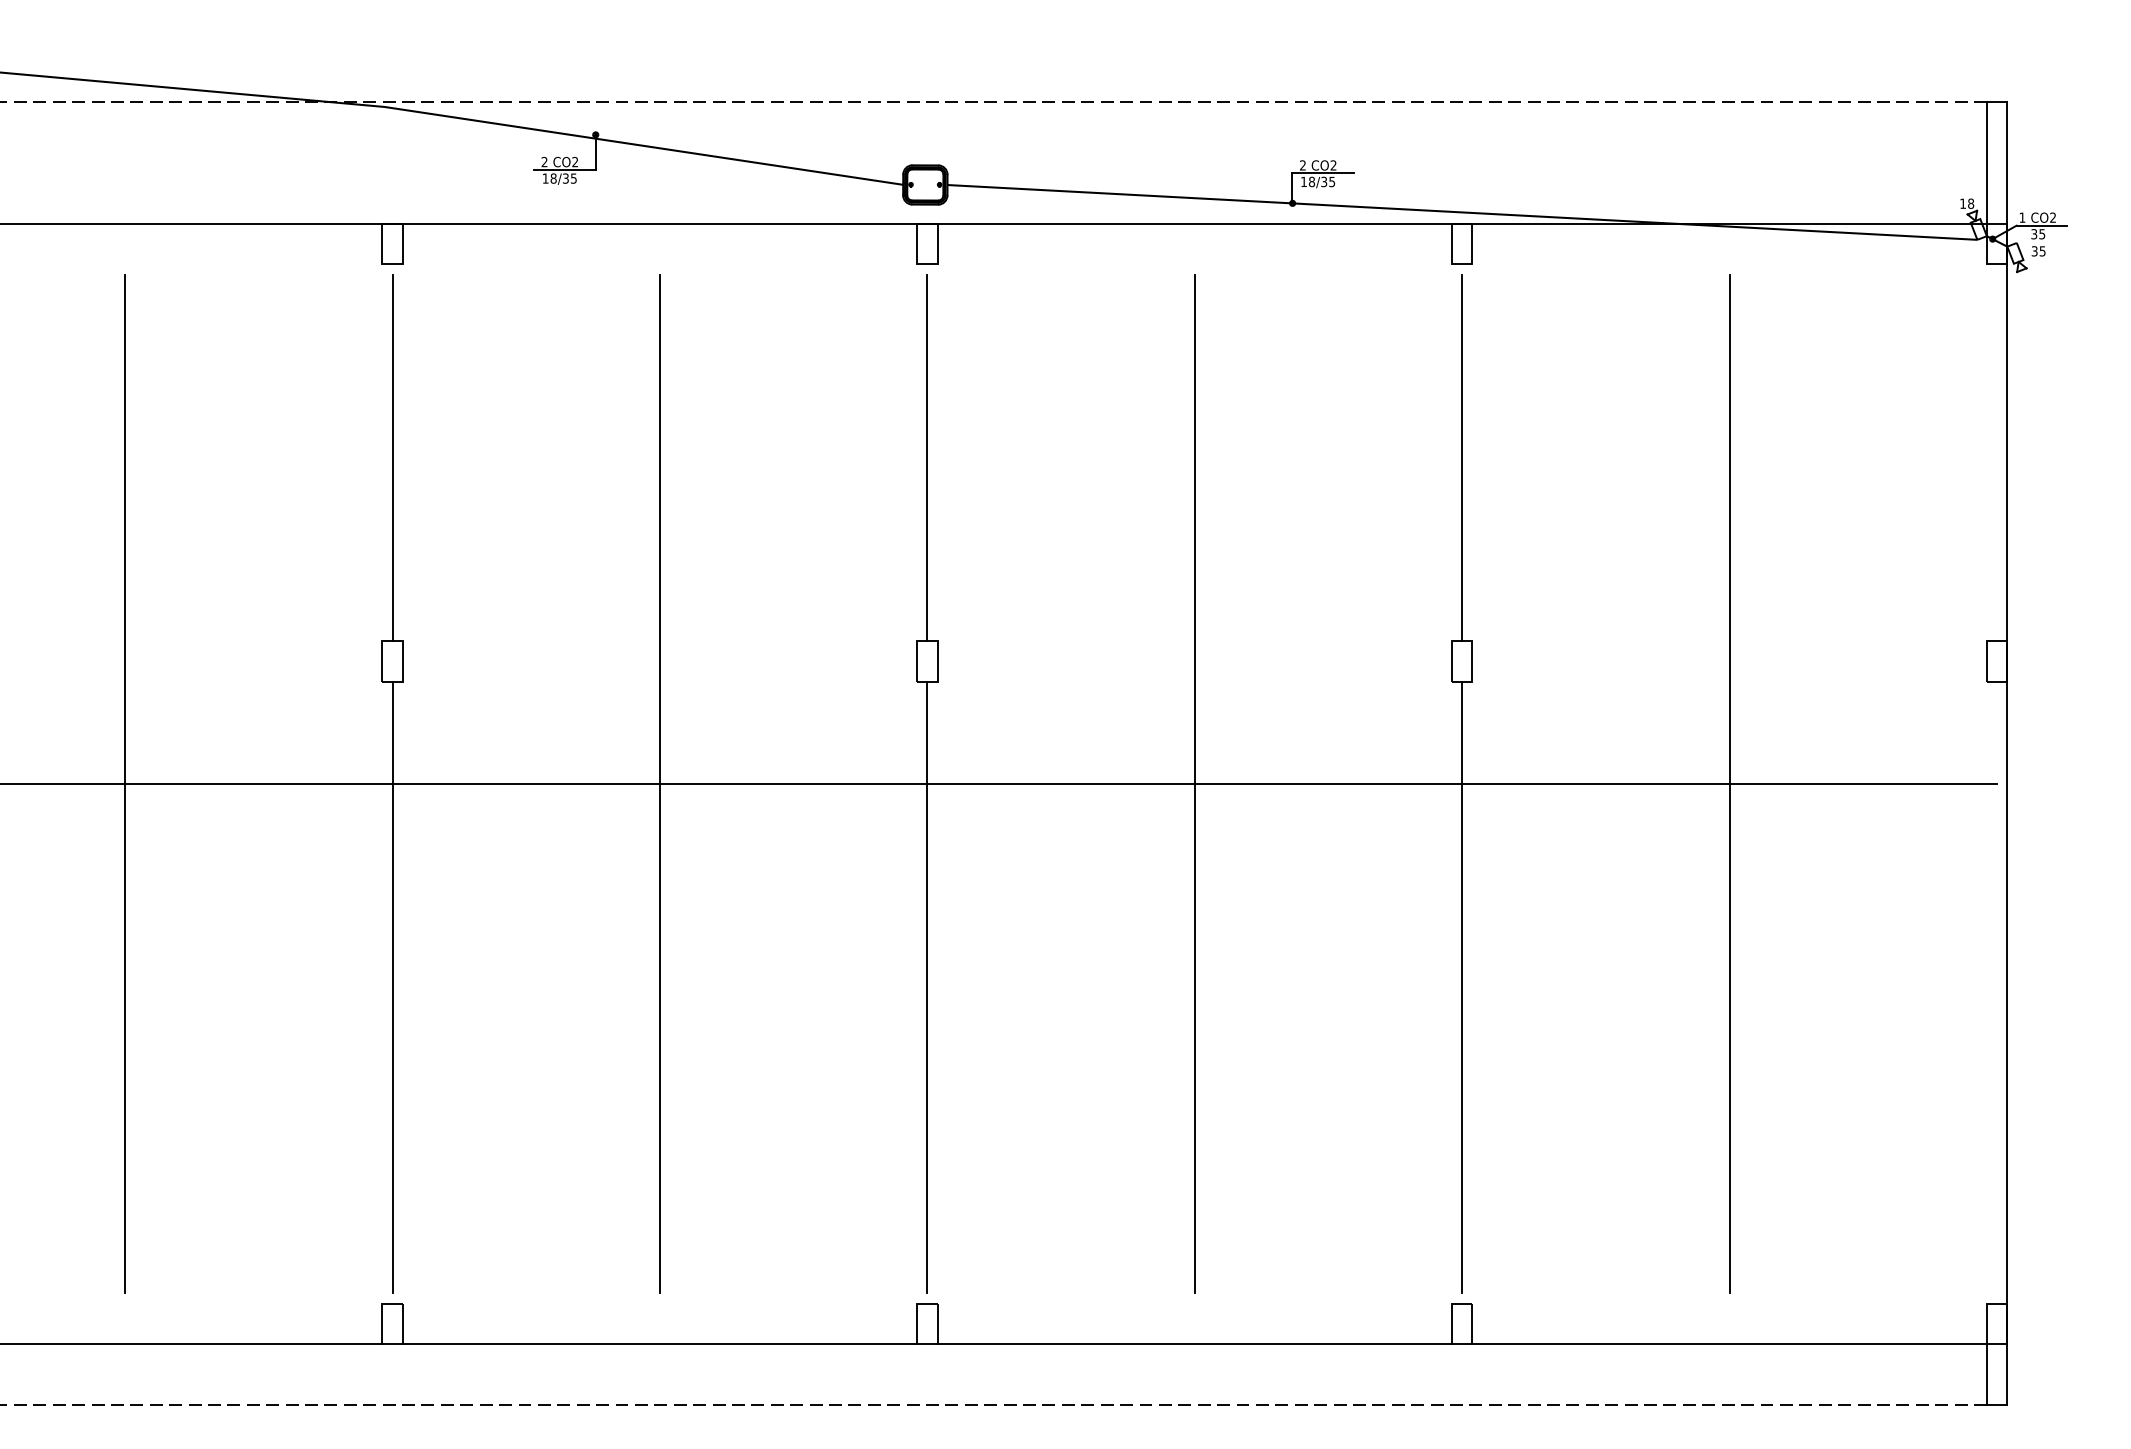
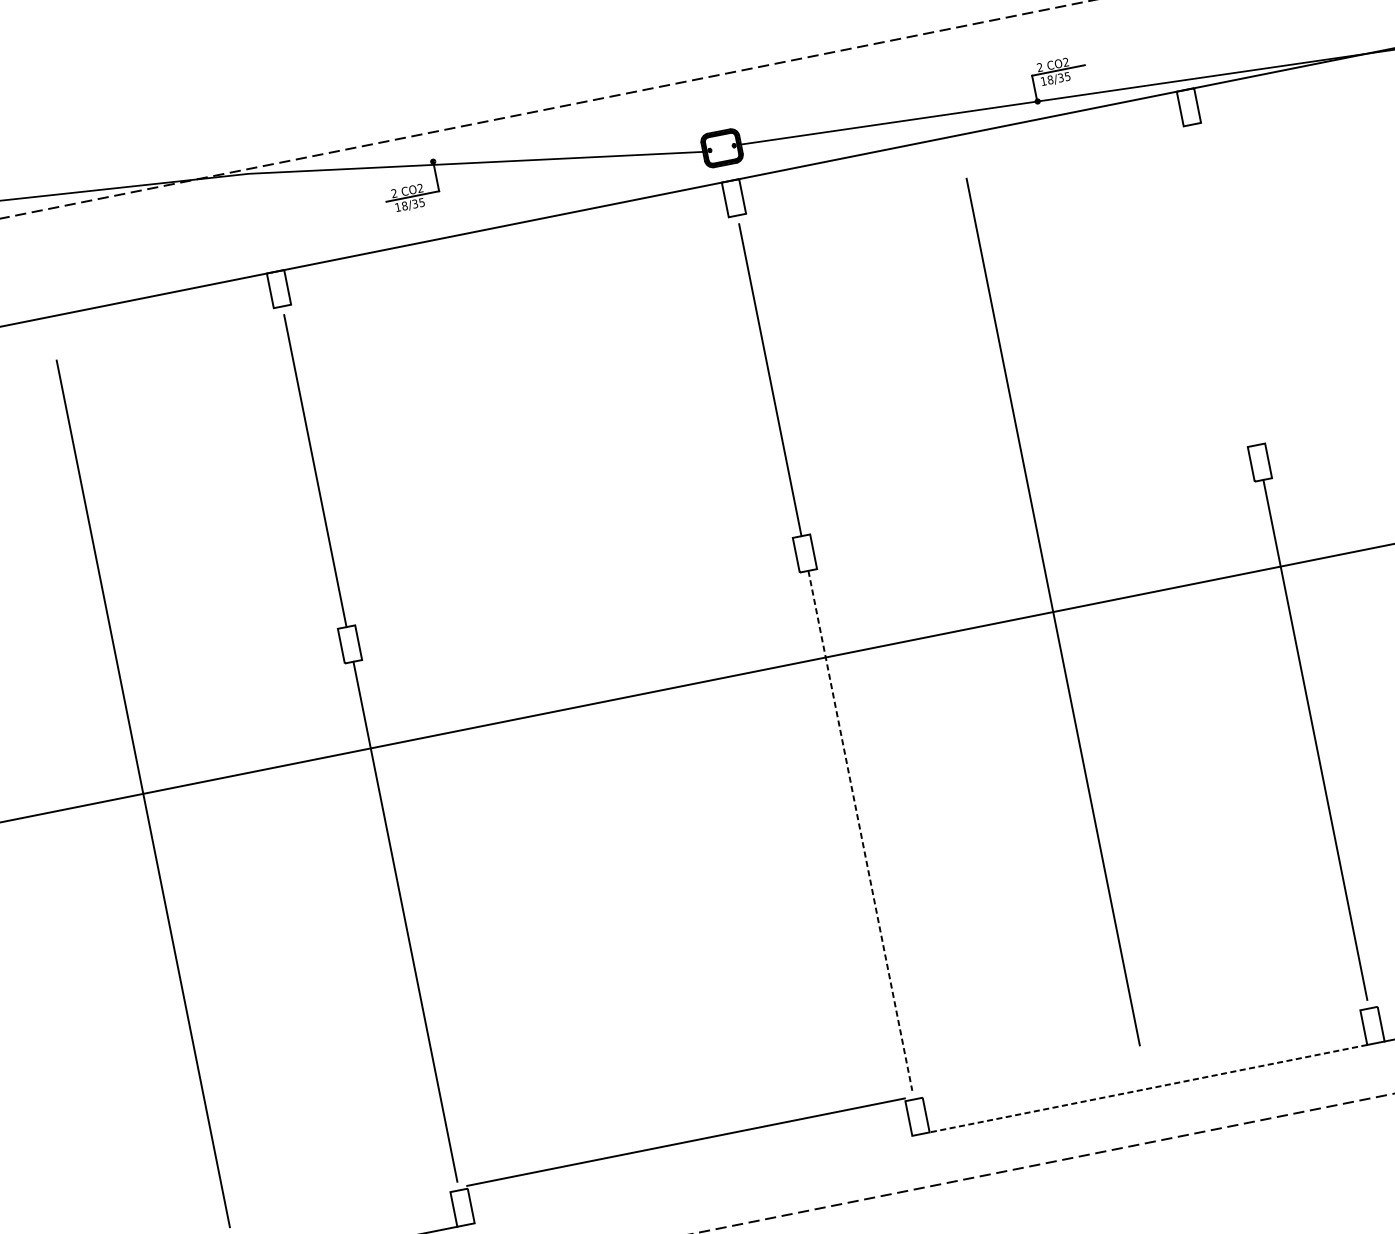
line: (1462, 457) -> (1225, 288), removed
line: (660, 783) -> (598, 702), removed
line: (927, 987) -> (860, 830), solid -> dashed
line: (659, 1344) -> (685, 1142), moved
line: (1194, 1344) -> (1148, 1088), solid -> dashed

